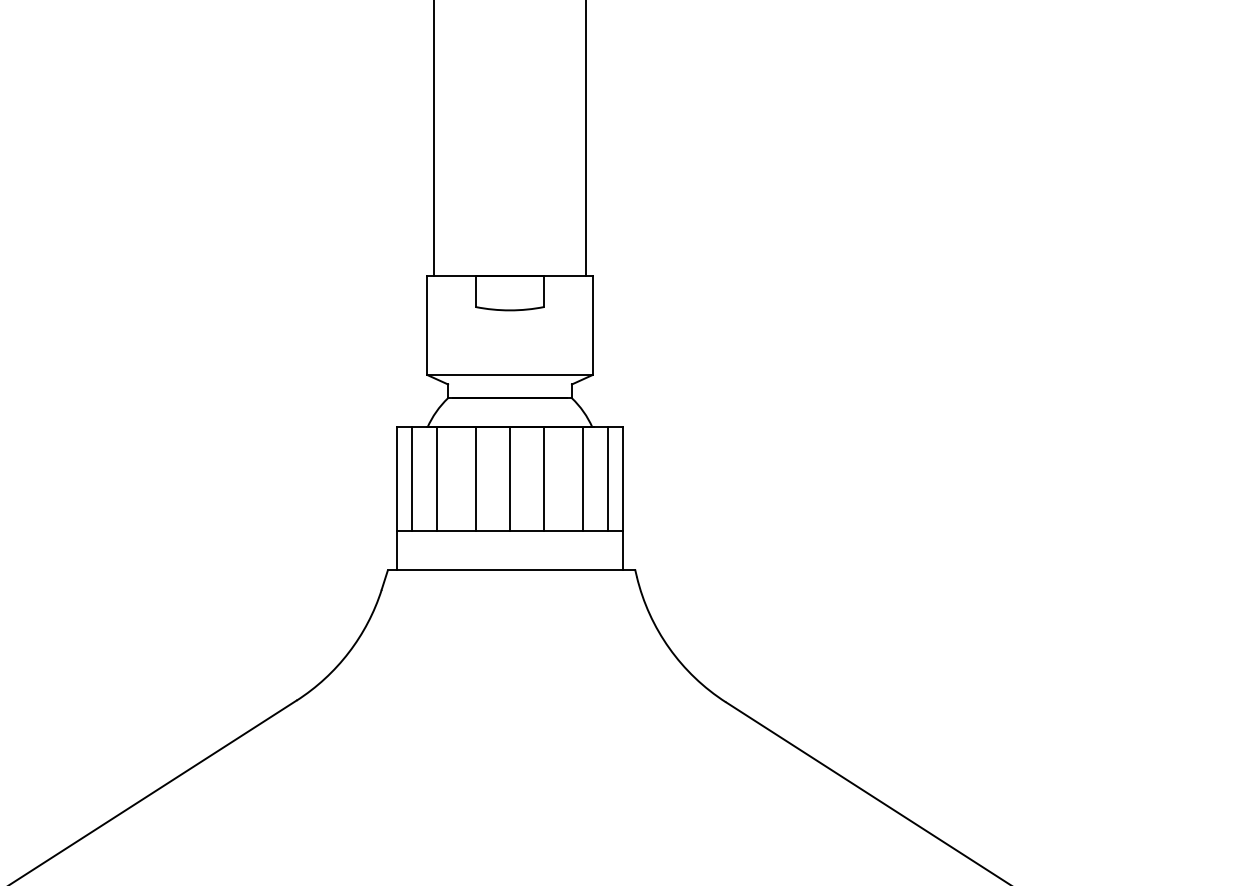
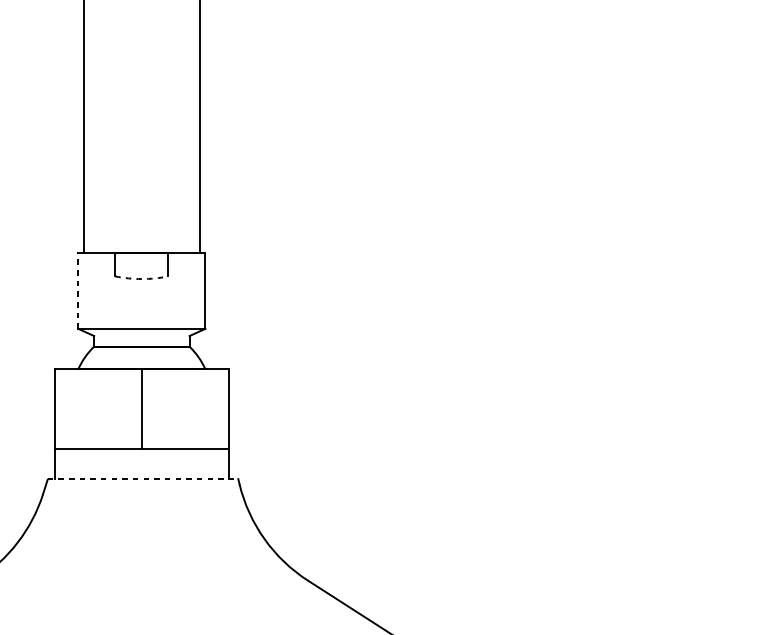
arc: (509, 310) -> (141, 279), solid -> dashed
line: (427, 325) -> (78, 290), solid -> dashed
line: (412, 478) -> (66, 408), removed
line: (437, 478) -> (86, 408), removed
line: (475, 478) -> (115, 408), removed
line: (544, 478) -> (168, 408), removed
line: (582, 478) -> (197, 408), removed
line: (607, 478) -> (216, 408), removed
line: (511, 570) -> (143, 479), solid -> dashed

